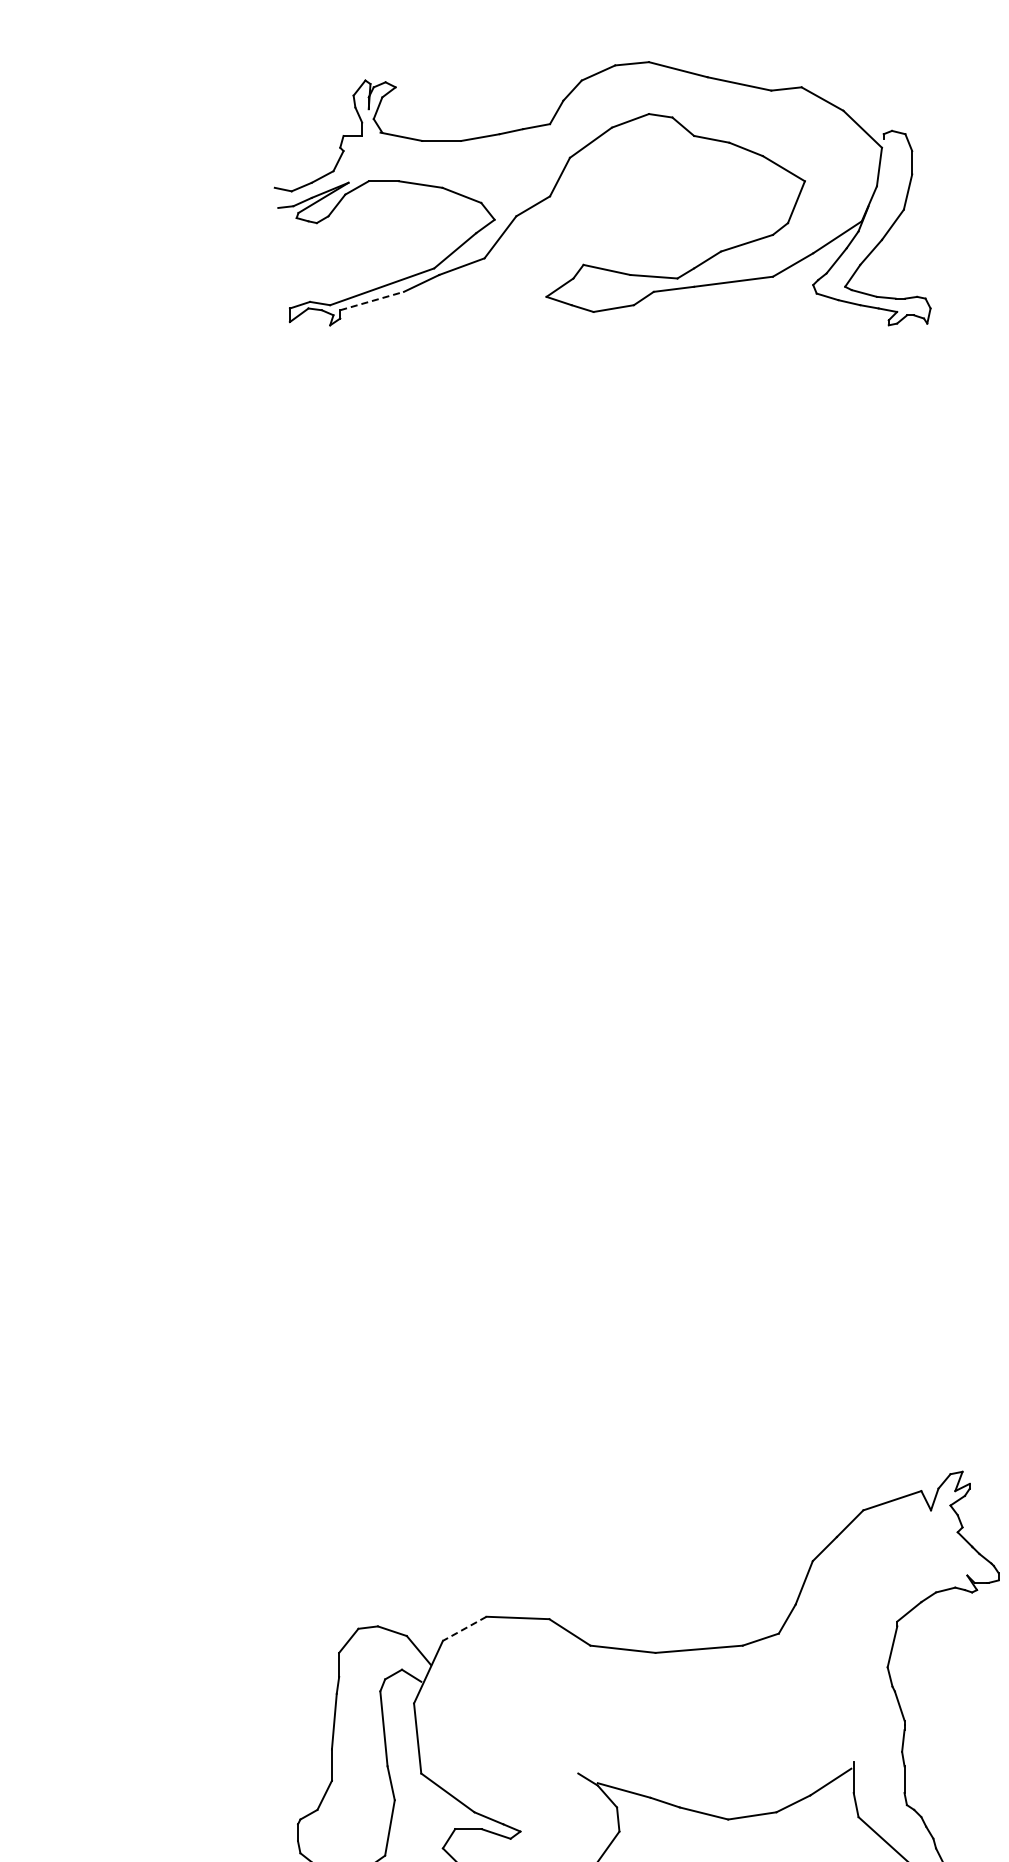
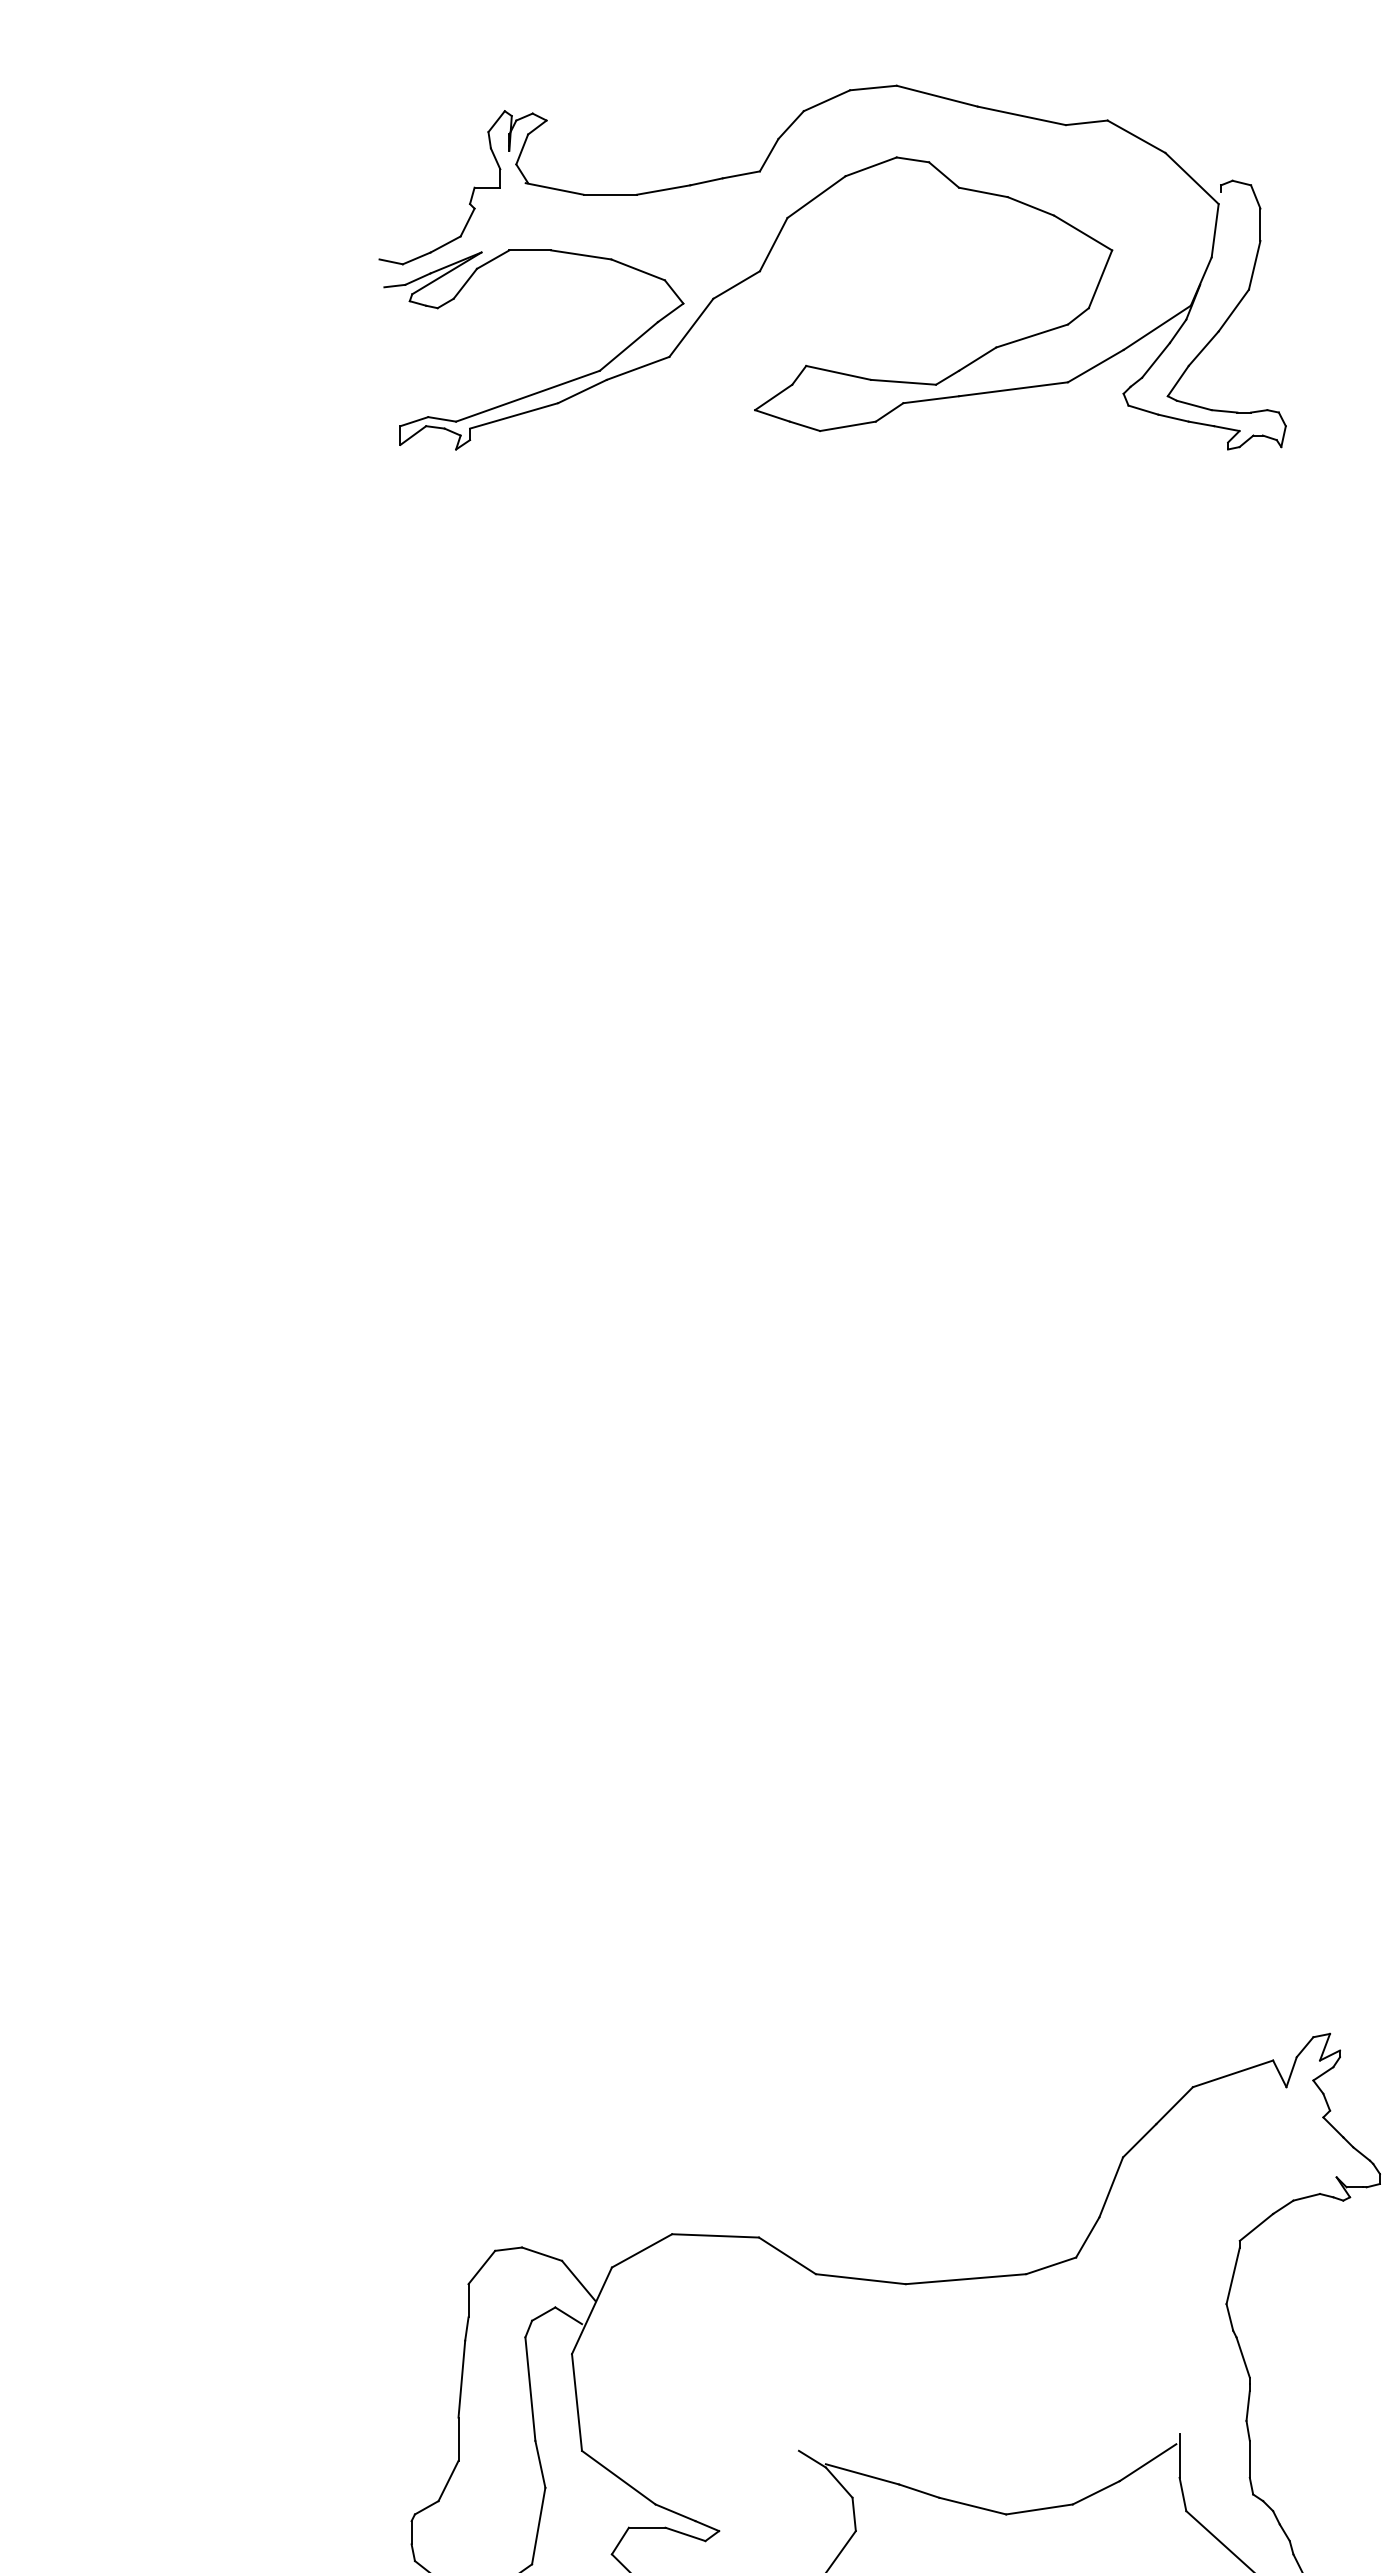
line: (372, 300) -> (514, 415), dashed -> solid
line: (464, 1628) -> (641, 2250), dashed -> solid

